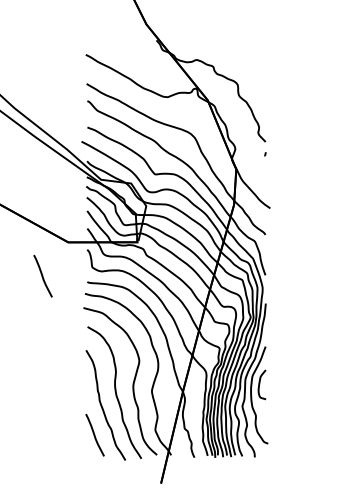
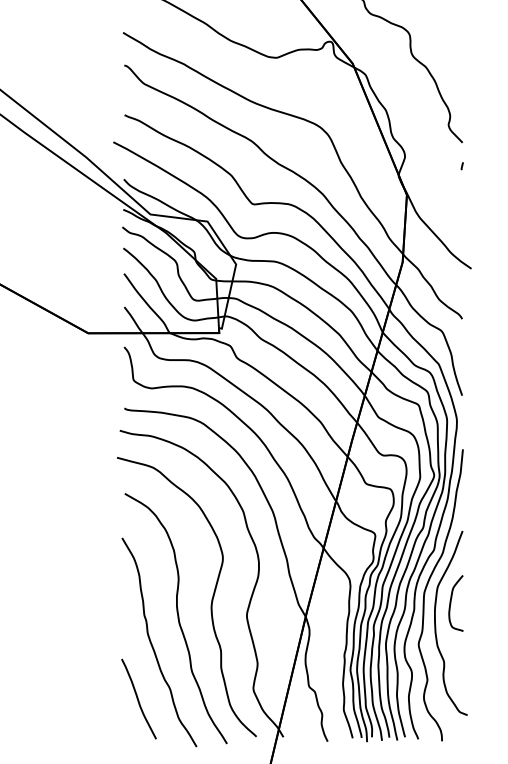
curve: (42, 276) -> (39, 397), removed

